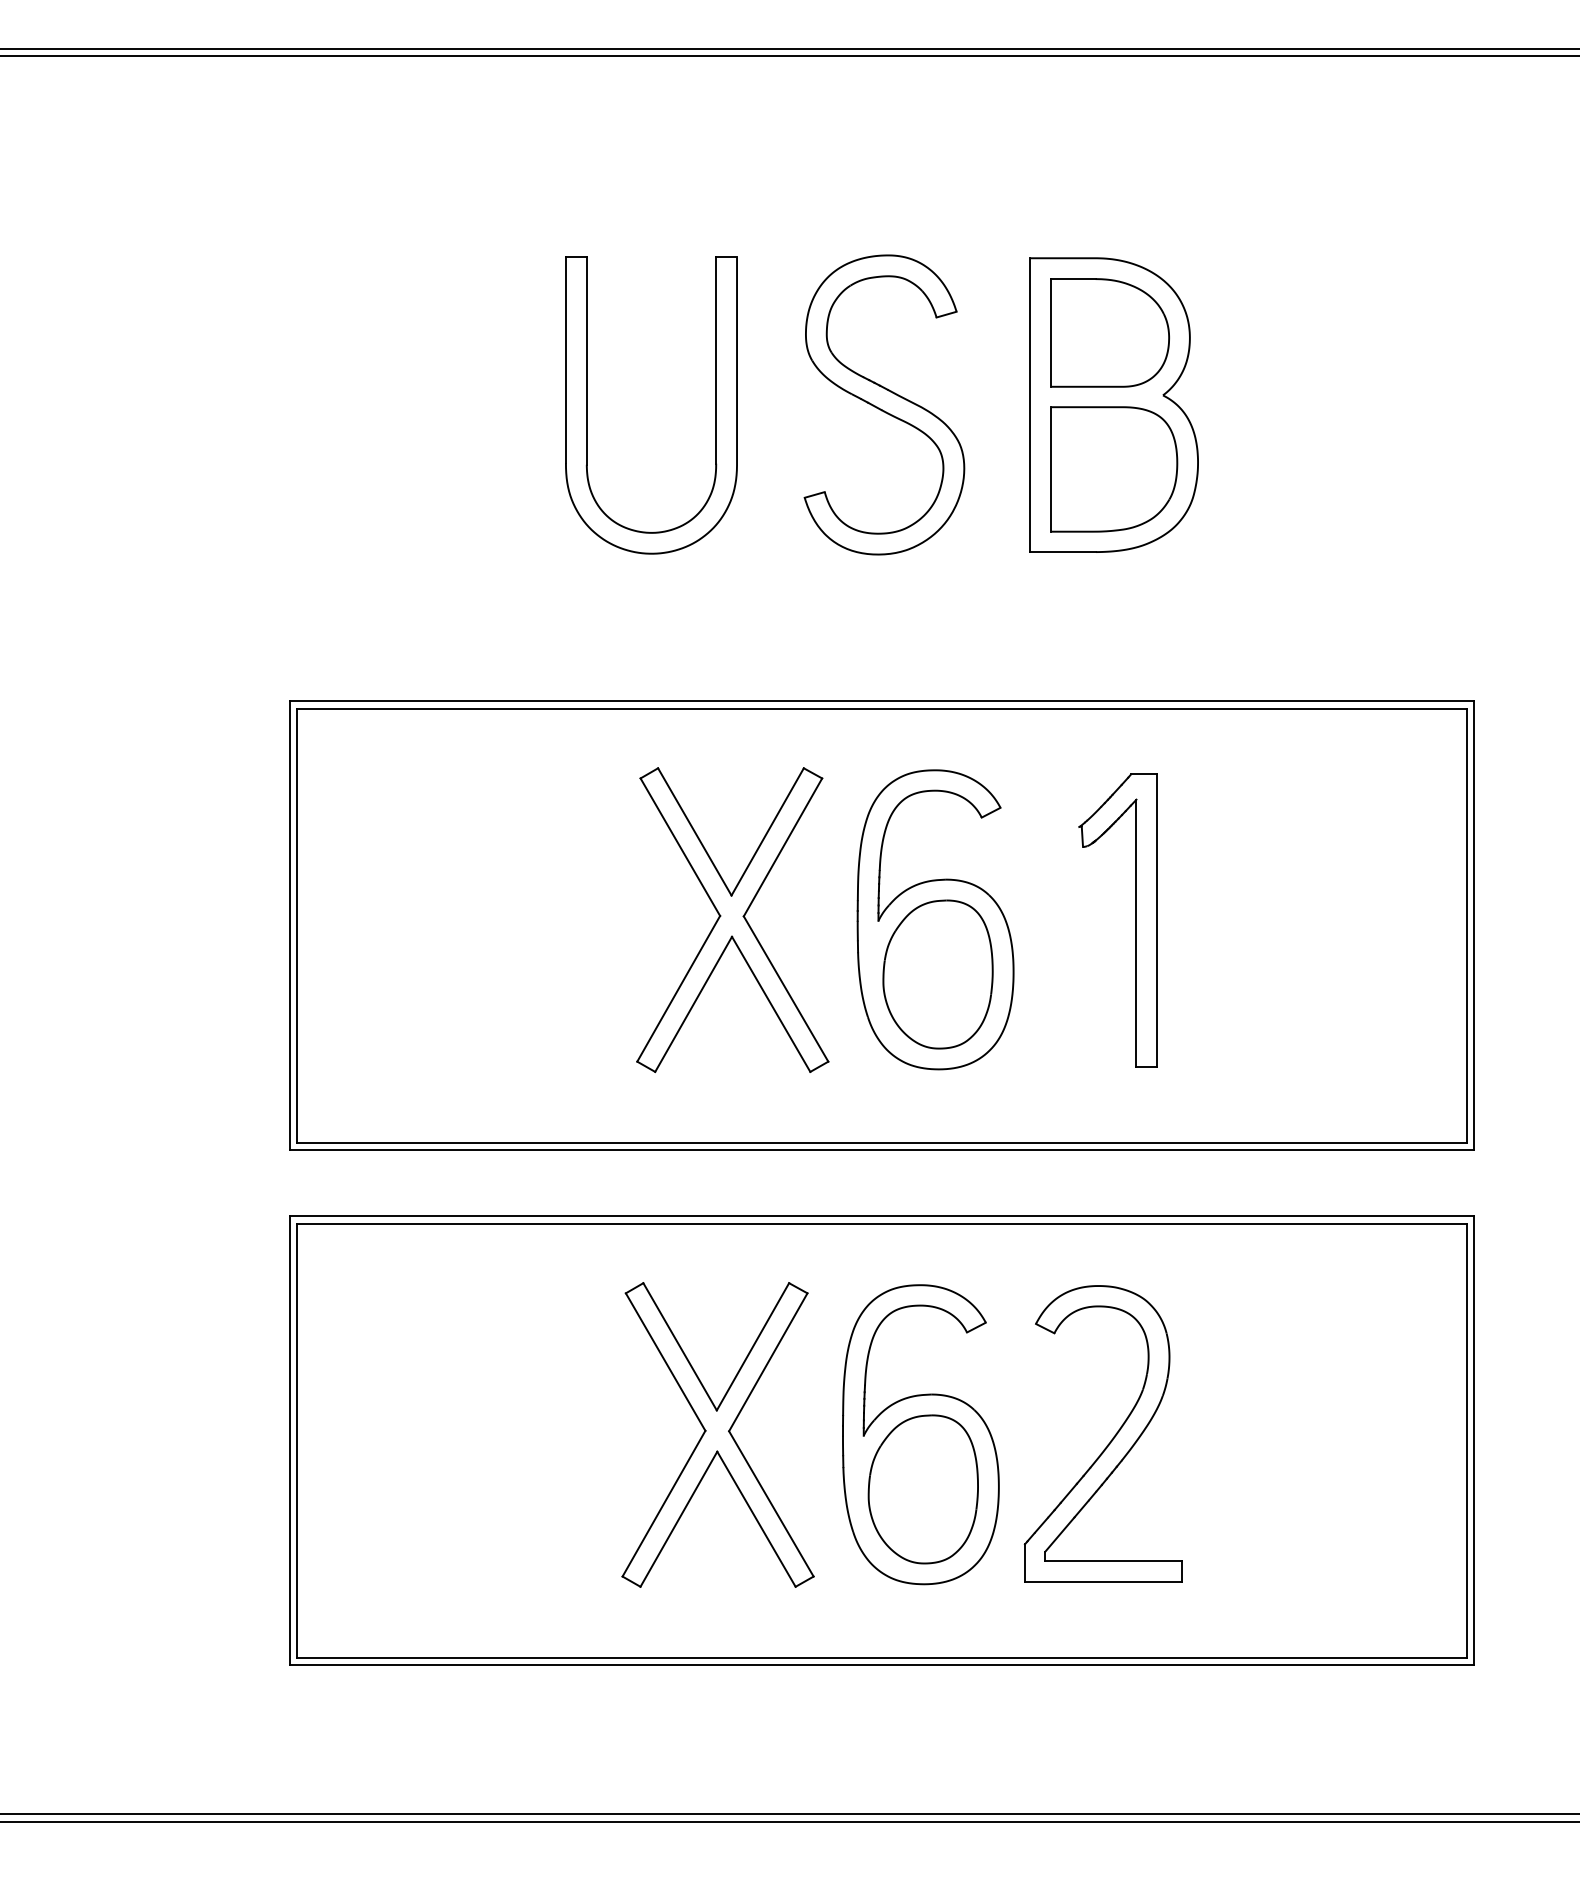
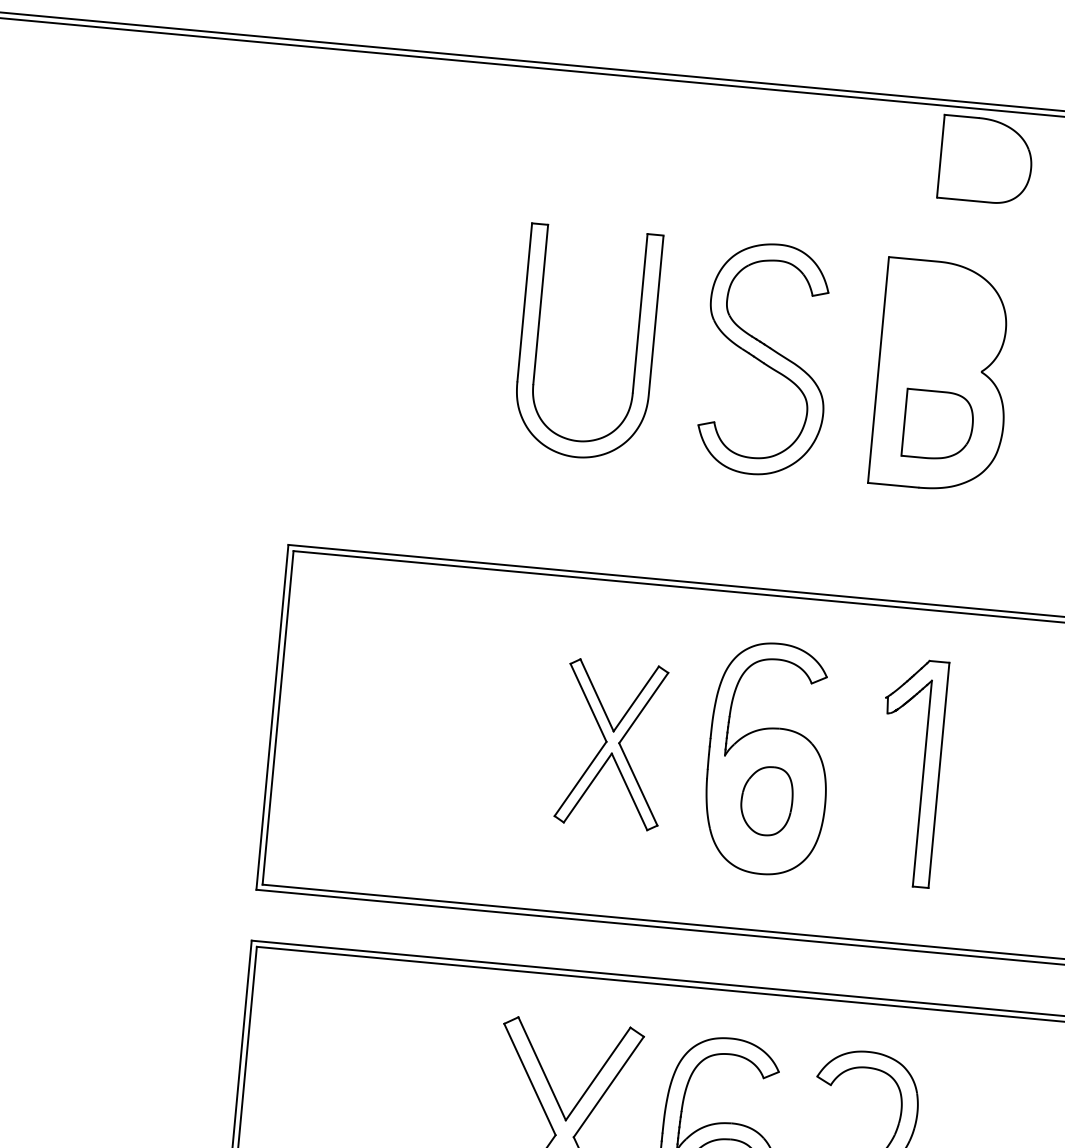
part: (1109, 332) -> (985, 160), moved
part: (1114, 469) -> (938, 425), size x0.7
part: (732, 920) -> (612, 744), size x0.7
part: (937, 974) -> (766, 800), size x0.6

